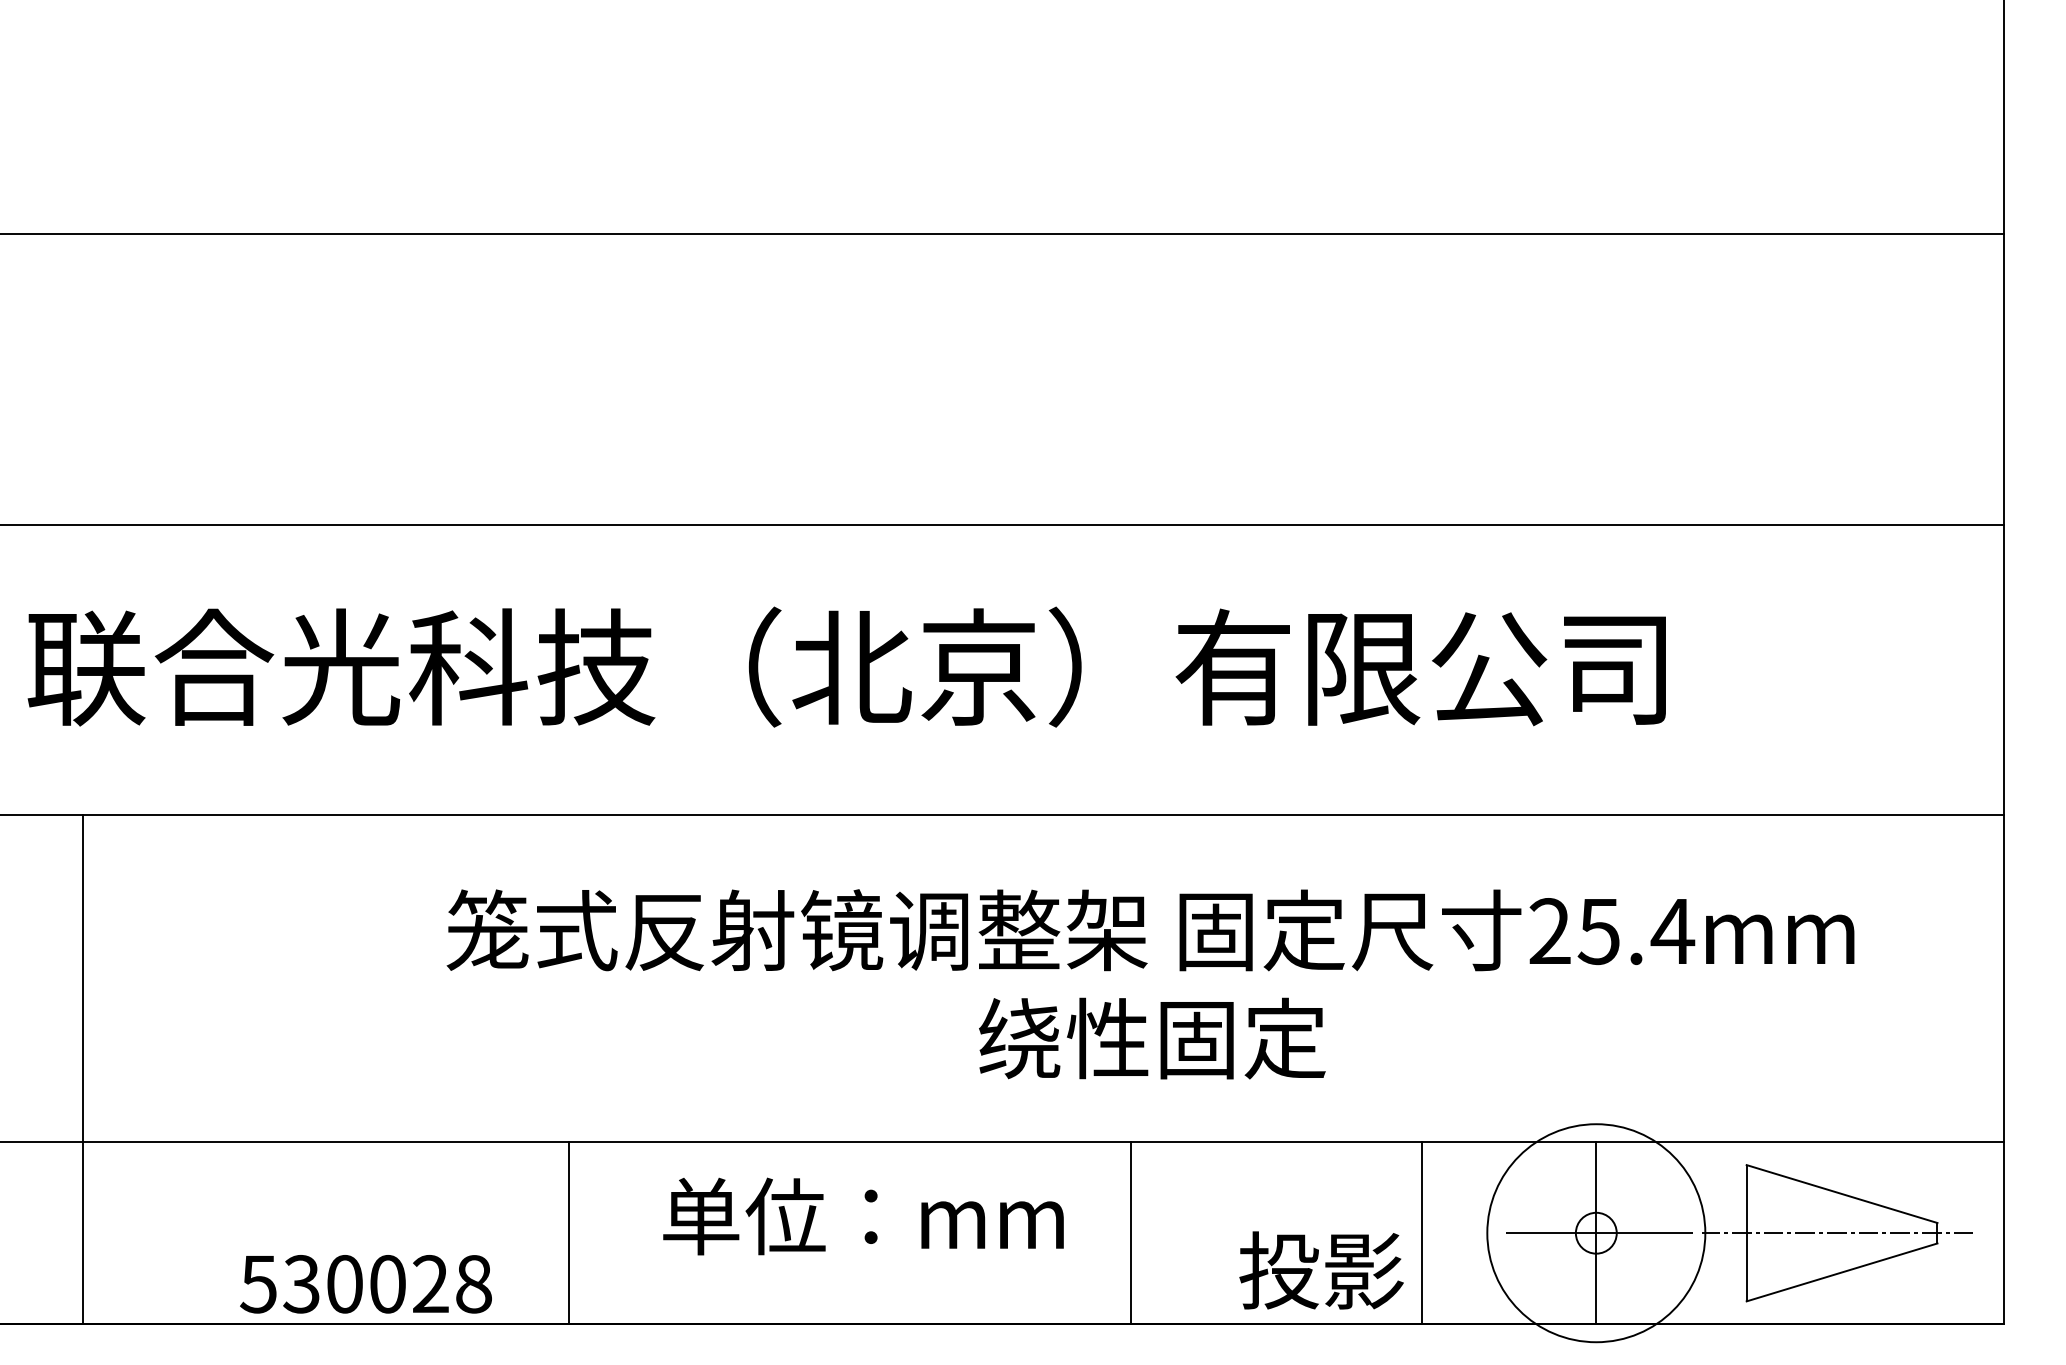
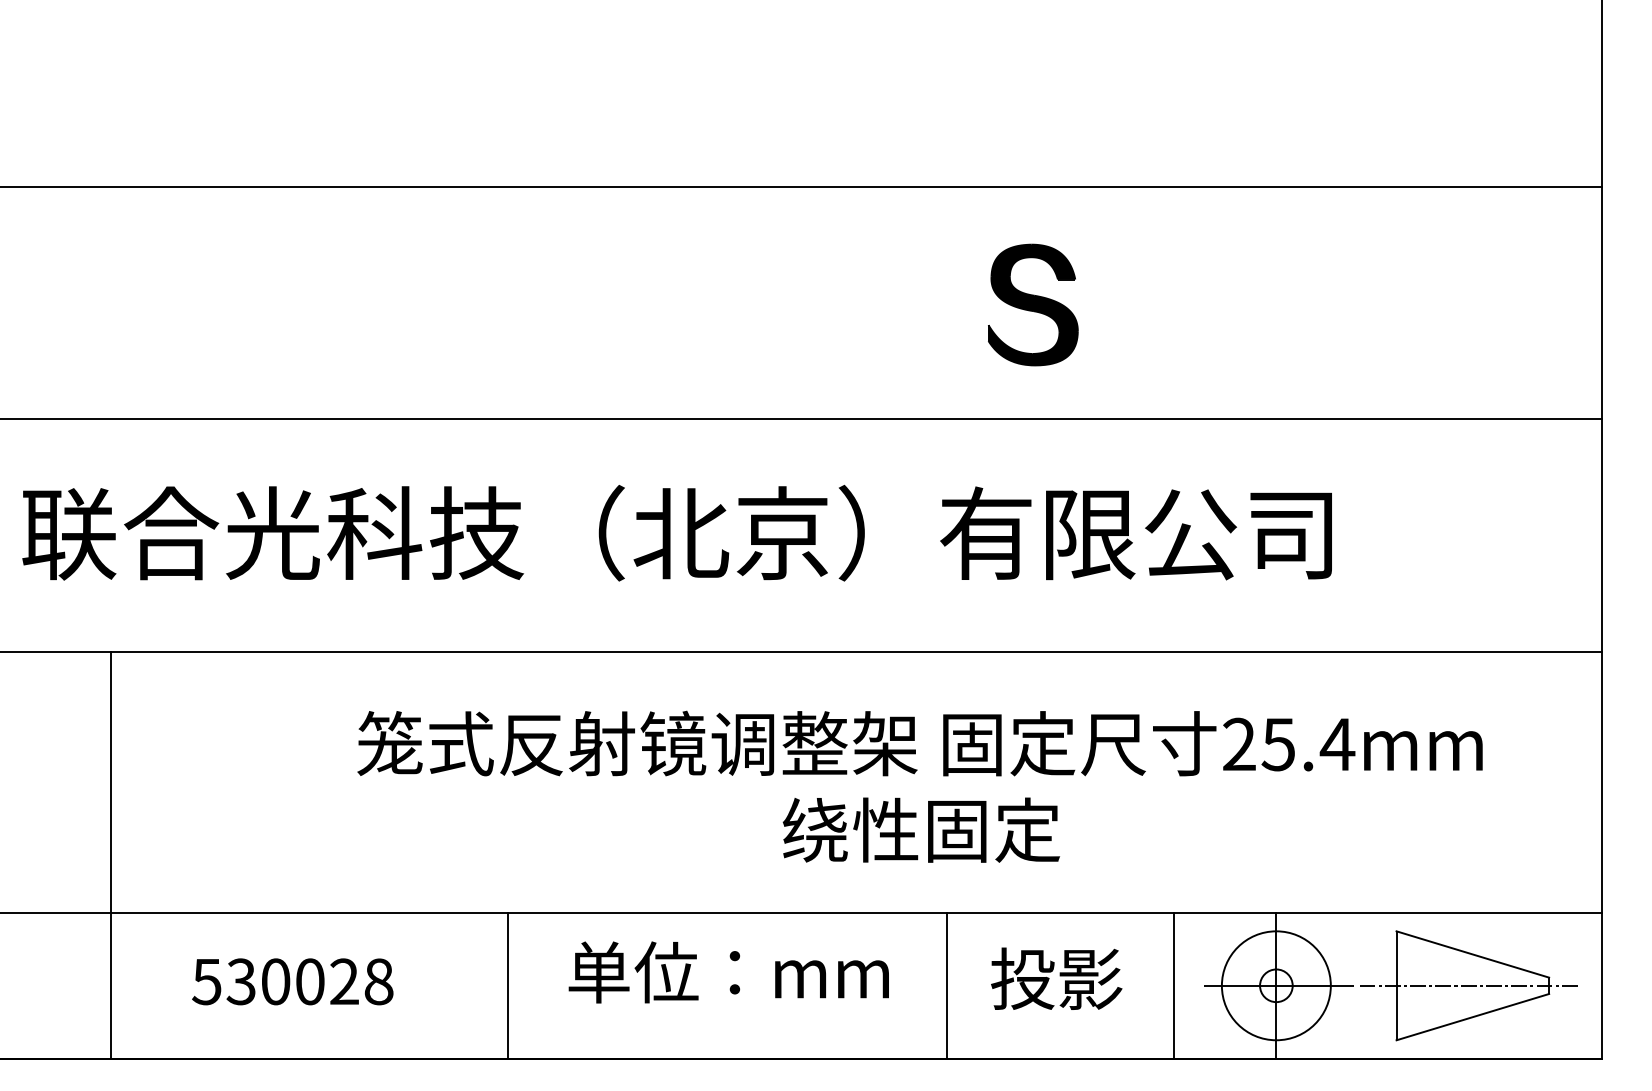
part: (1291, 381) -> (1032, 304), added
line: (83, 1069) -> (110, 854), moved
text: (863, 1216) -> (728, 972), moved
line: (568, 1233) -> (507, 986), moved
line: (1131, 1233) -> (947, 986), moved
line: (1421, 1233) -> (1174, 986), moved
circle: (1596, 1233) -> (1276, 986), size x0.62
text: (1321, 1270) -> (1056, 978), moved
text: (365, 1284) -> (292, 982), moved

